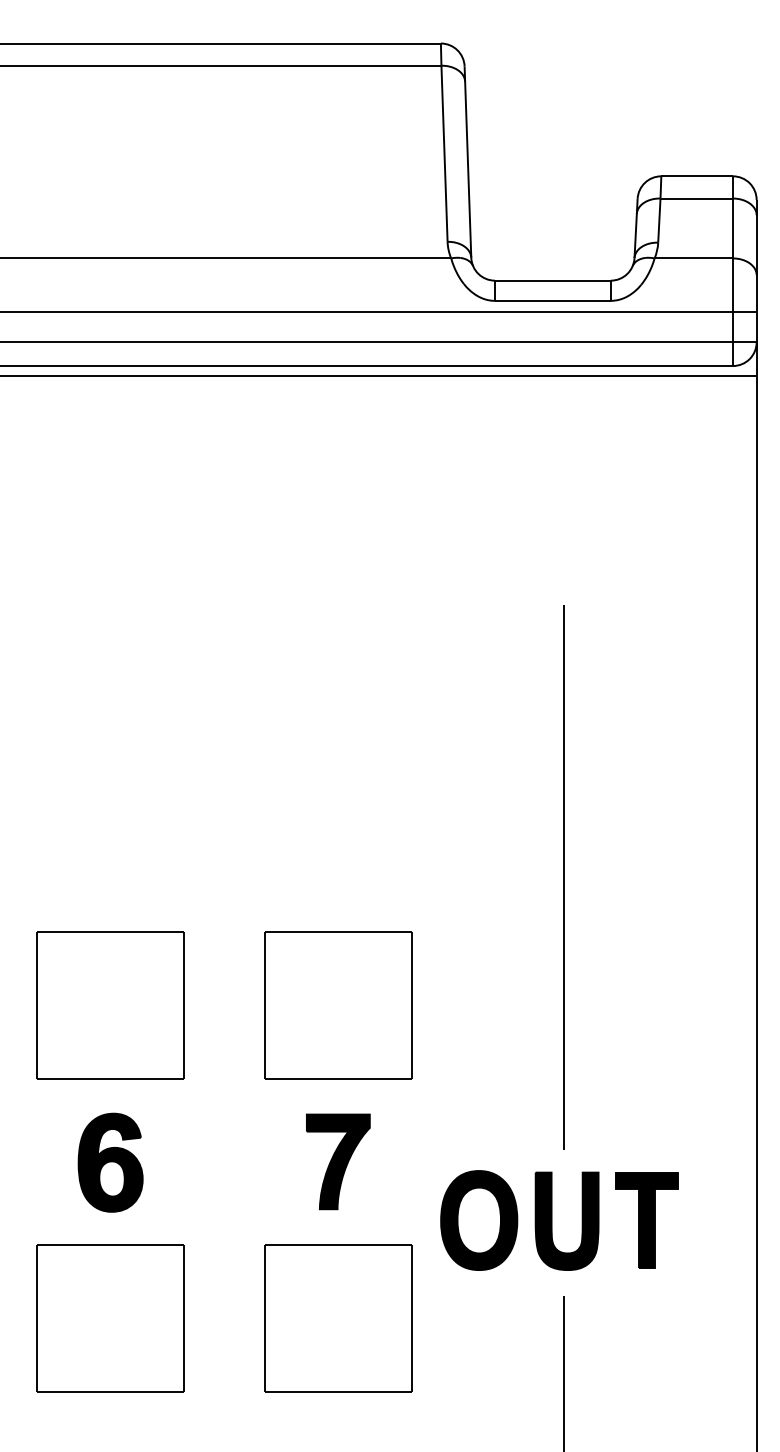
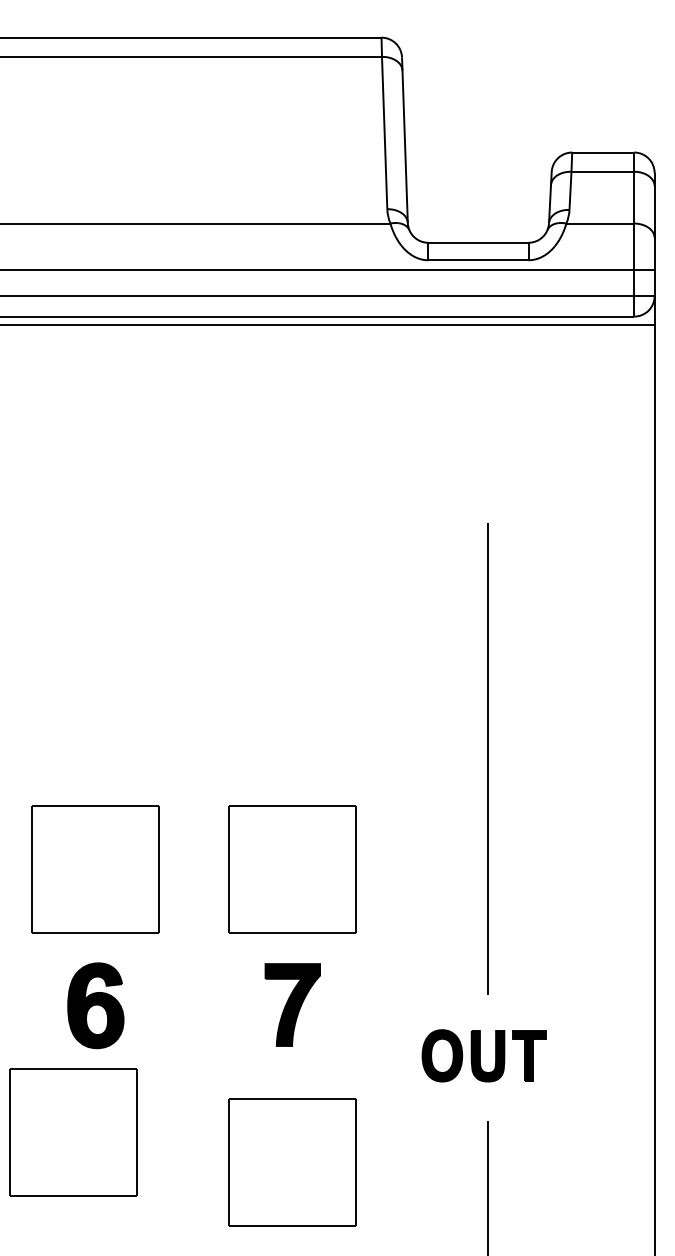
part: (558, 1220) -> (483, 1055), size x0.6
part: (110, 1318) -> (73, 1132), moved
part: (337, 1318) -> (292, 1162), moved

